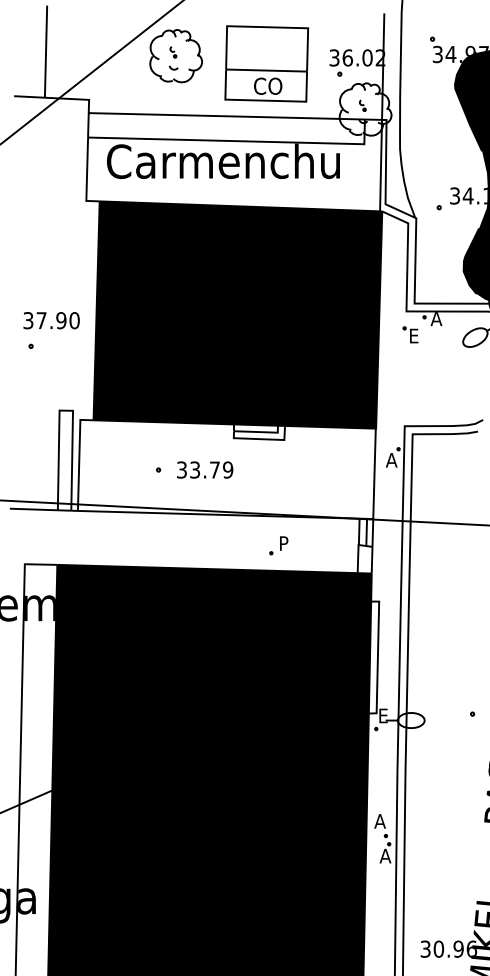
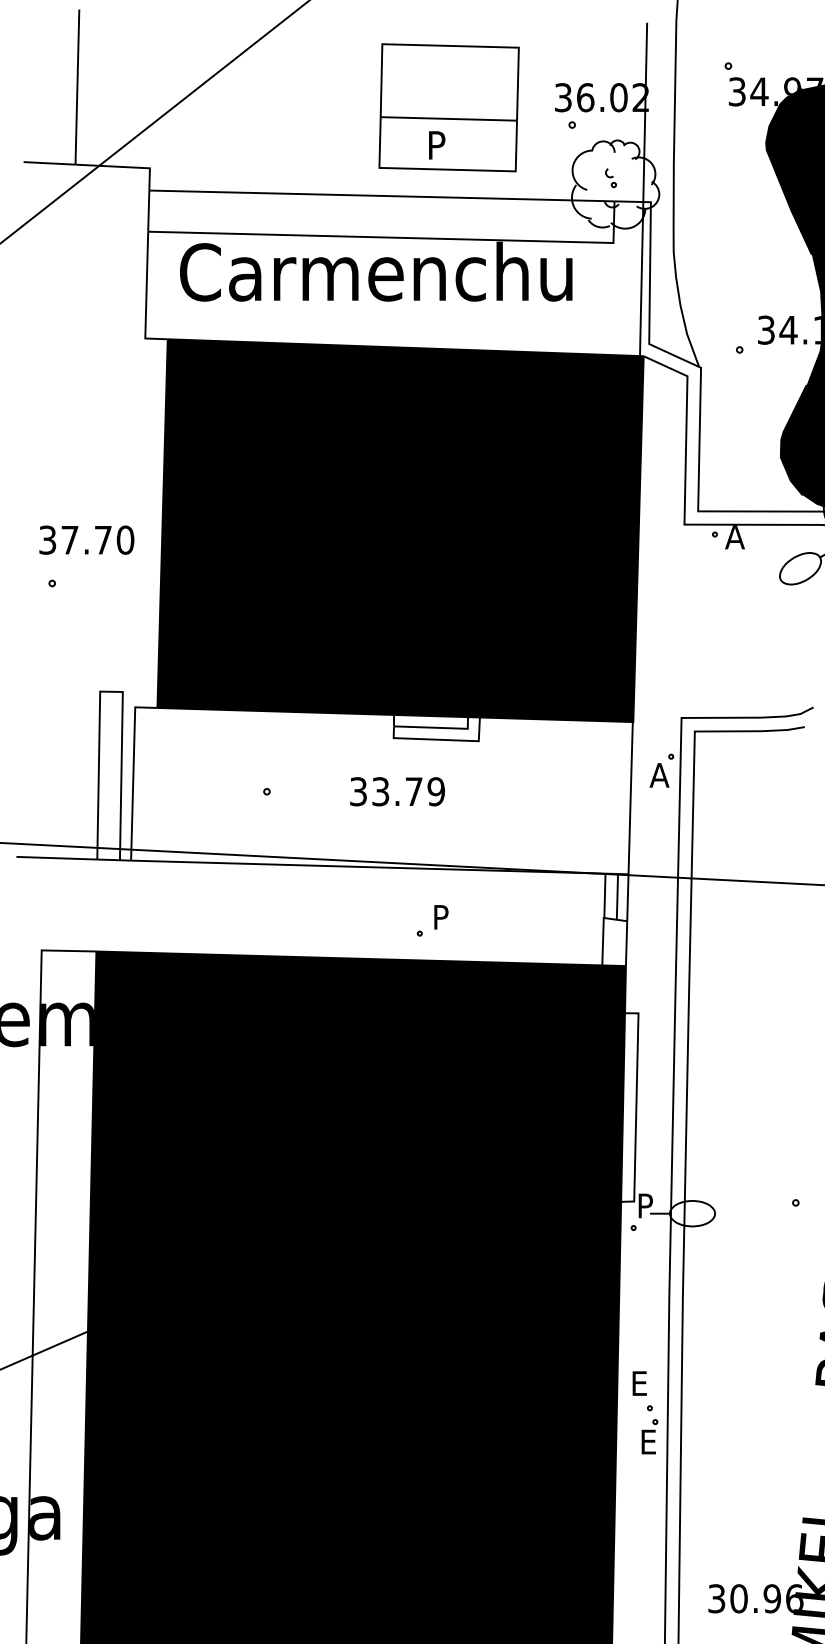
part: (175, 56) -> (295, 95), removed
text: (268, 85) -> (452, 144), CO -> P
text: (61, 320) -> (103, 539), 37.90 -> 37.70
part: (410, 334) -> (691, 563), removed
text: (205, 469) -> (398, 790), moved
part: (278, 545) -> (431, 920), moved
text: (384, 715) -> (647, 1205), E -> P
text: (379, 821) -> (639, 1383), A -> E
text: (385, 855) -> (649, 1440), A -> E

